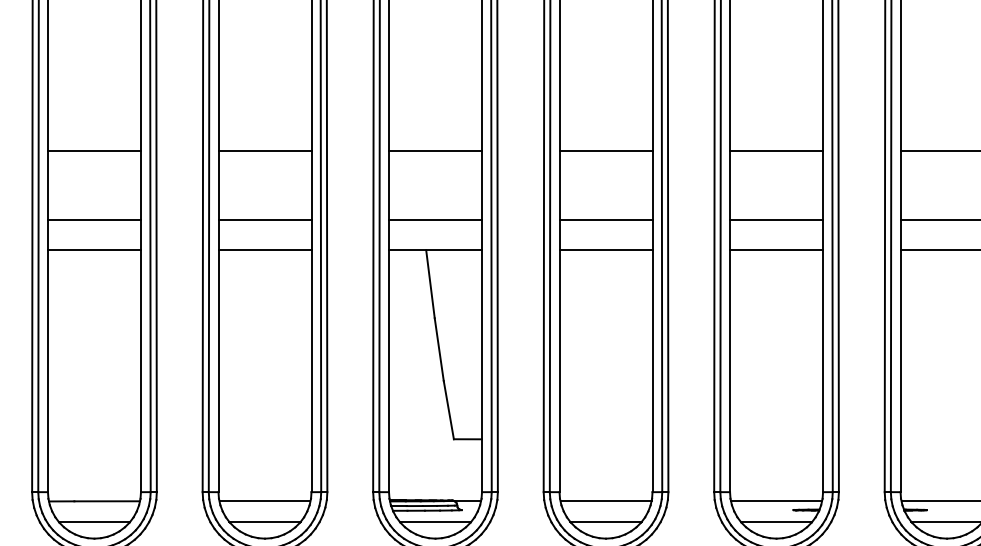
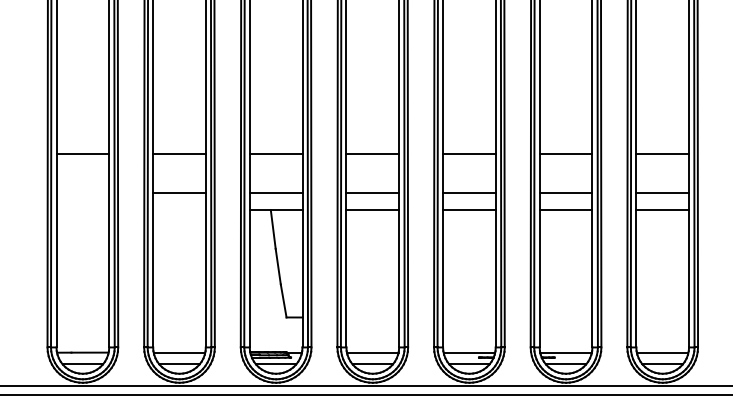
line: (93, 220) -> (82, 193), removed
line: (93, 250) -> (82, 210), removed
line: (264, 250) -> (179, 210), removed

